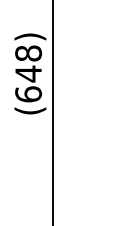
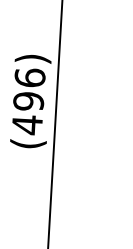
text: (28, 74) -> (28, 102), (648) -> (496)

